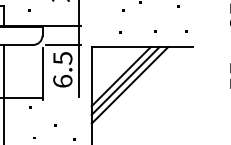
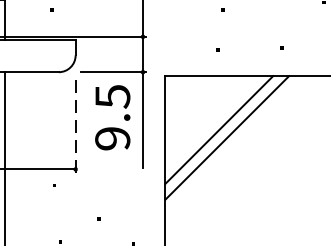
line: (42, 73) -> (75, 124), solid -> dashed
text: (62, 80) -> (112, 137), 6.5 -> 9.5
line: (129, 85) -> (234, 146), removed

